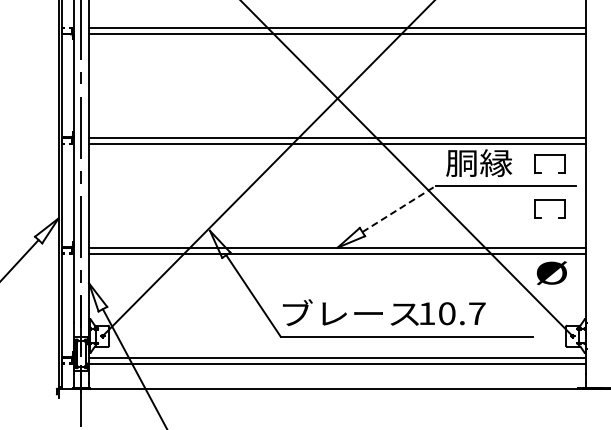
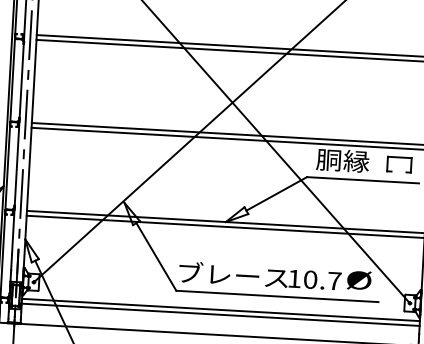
part: (549, 200) -> (397, 193), removed
line: (399, 208) -> (277, 193), dashed -> solid
text: (551, 273) -> (358, 280), moved

